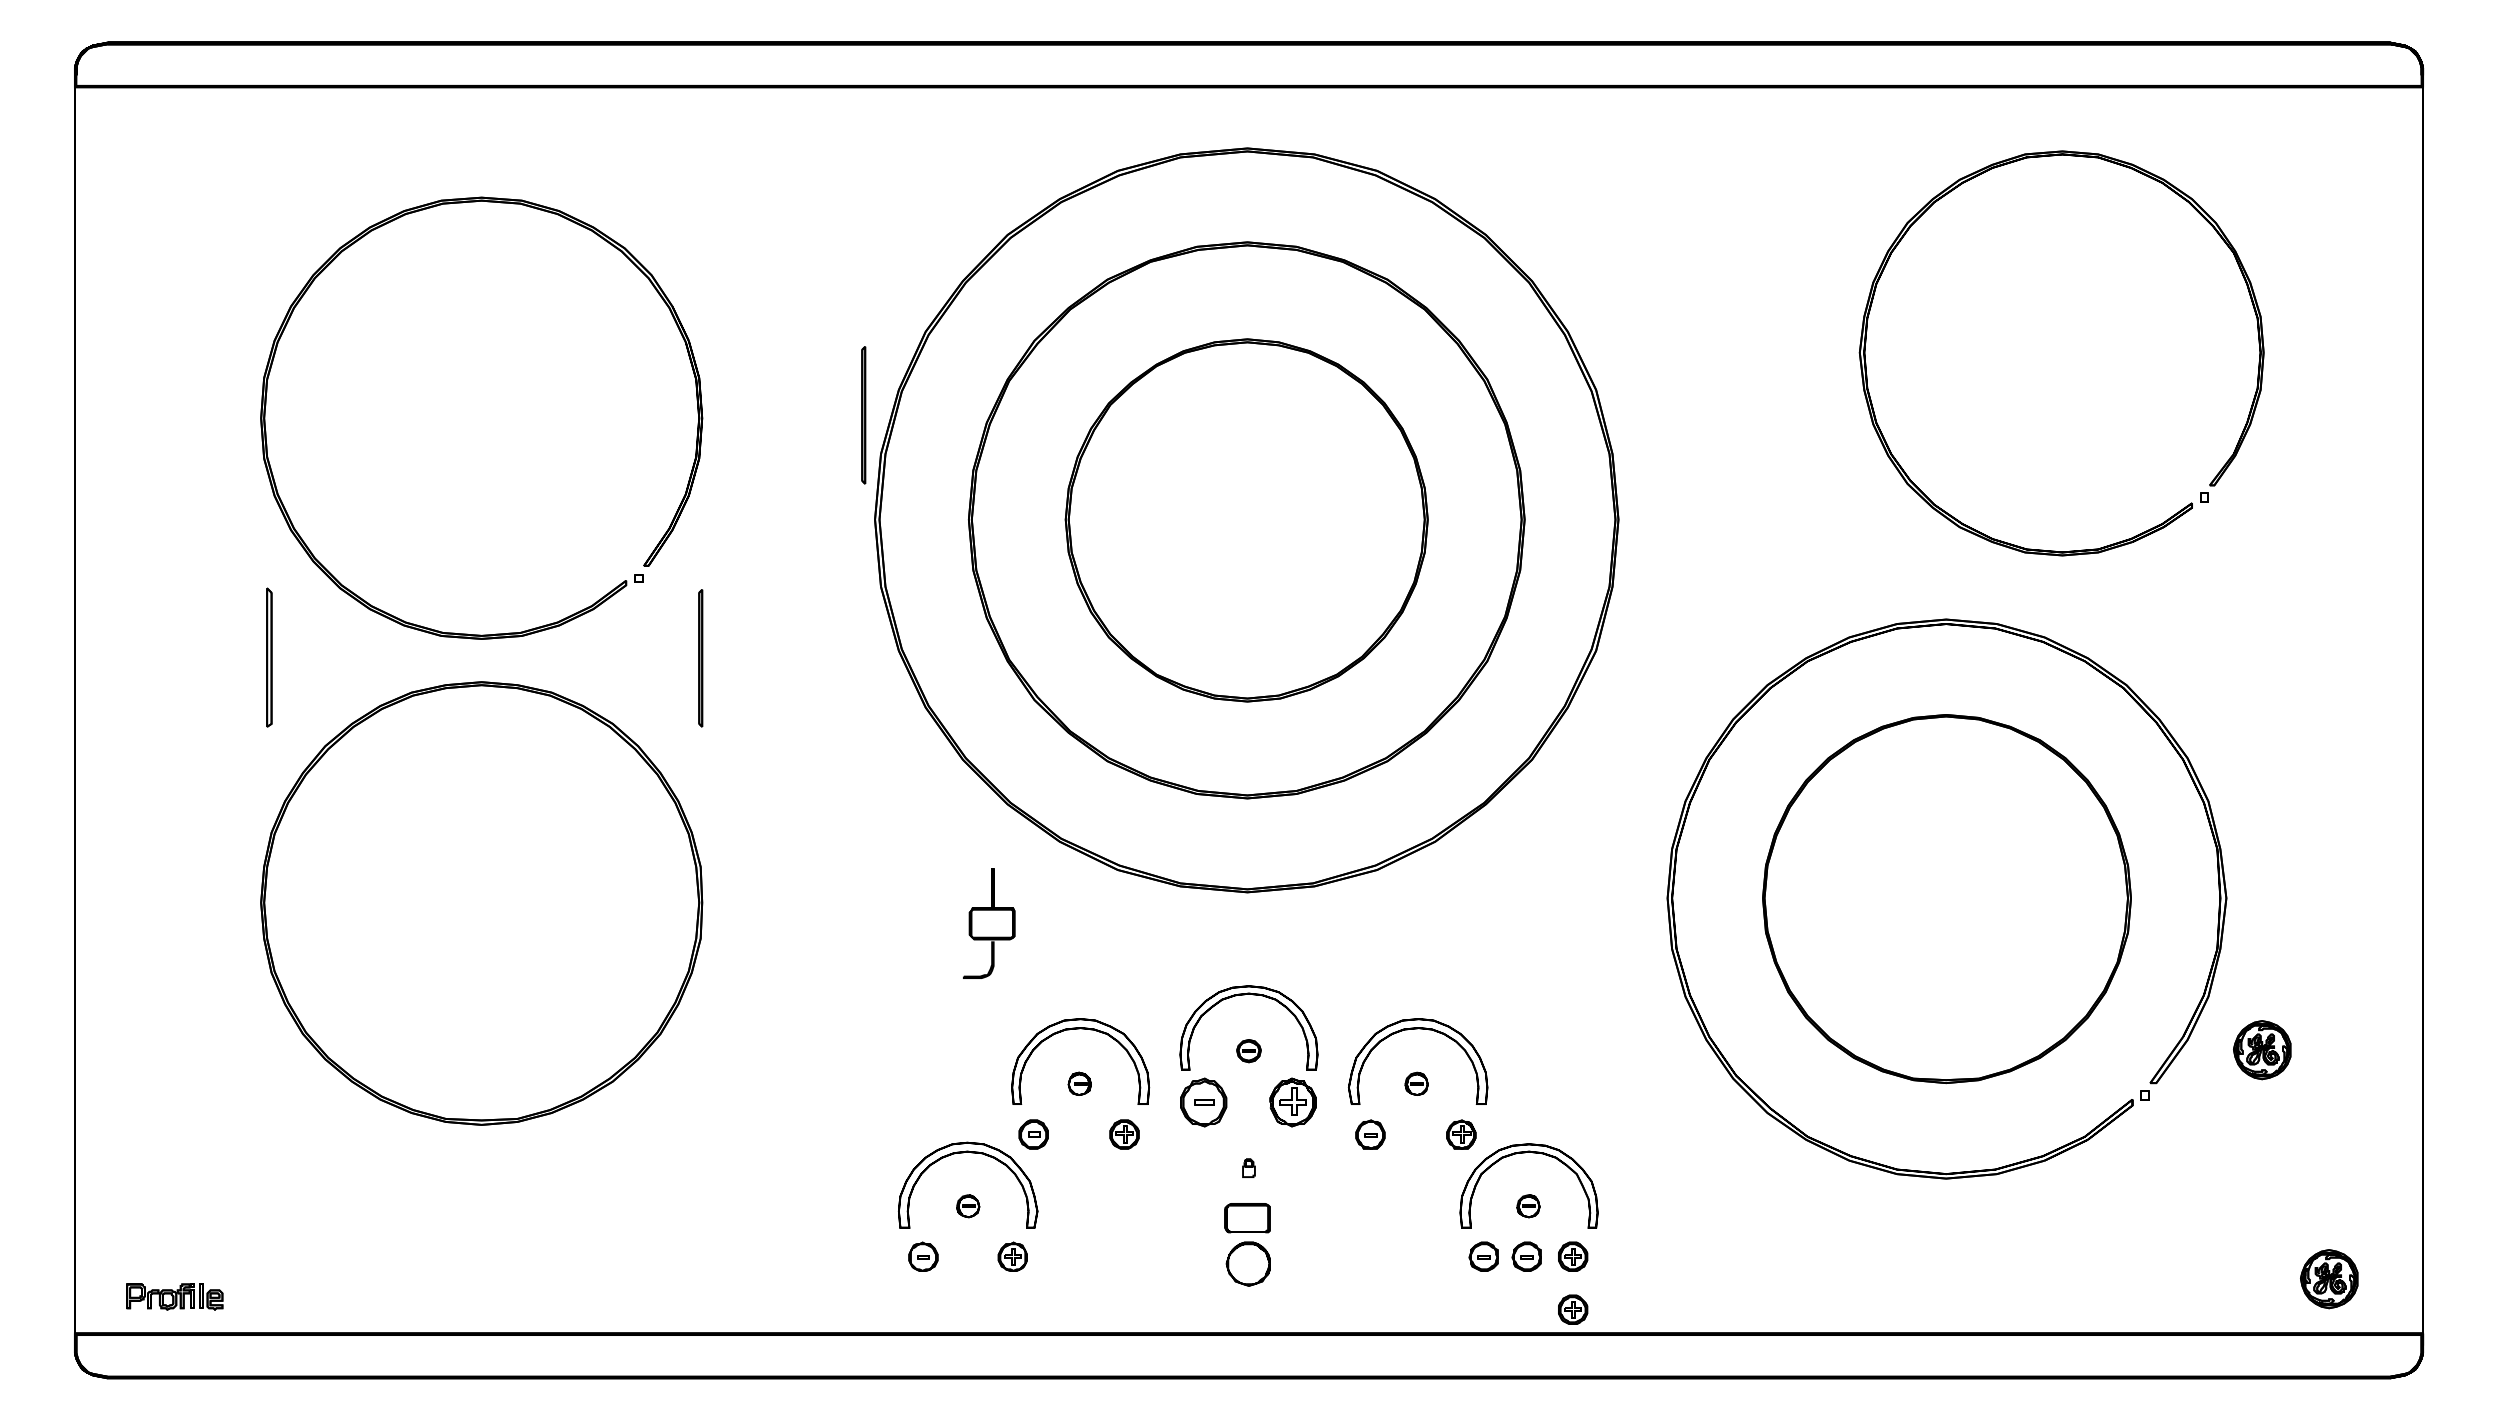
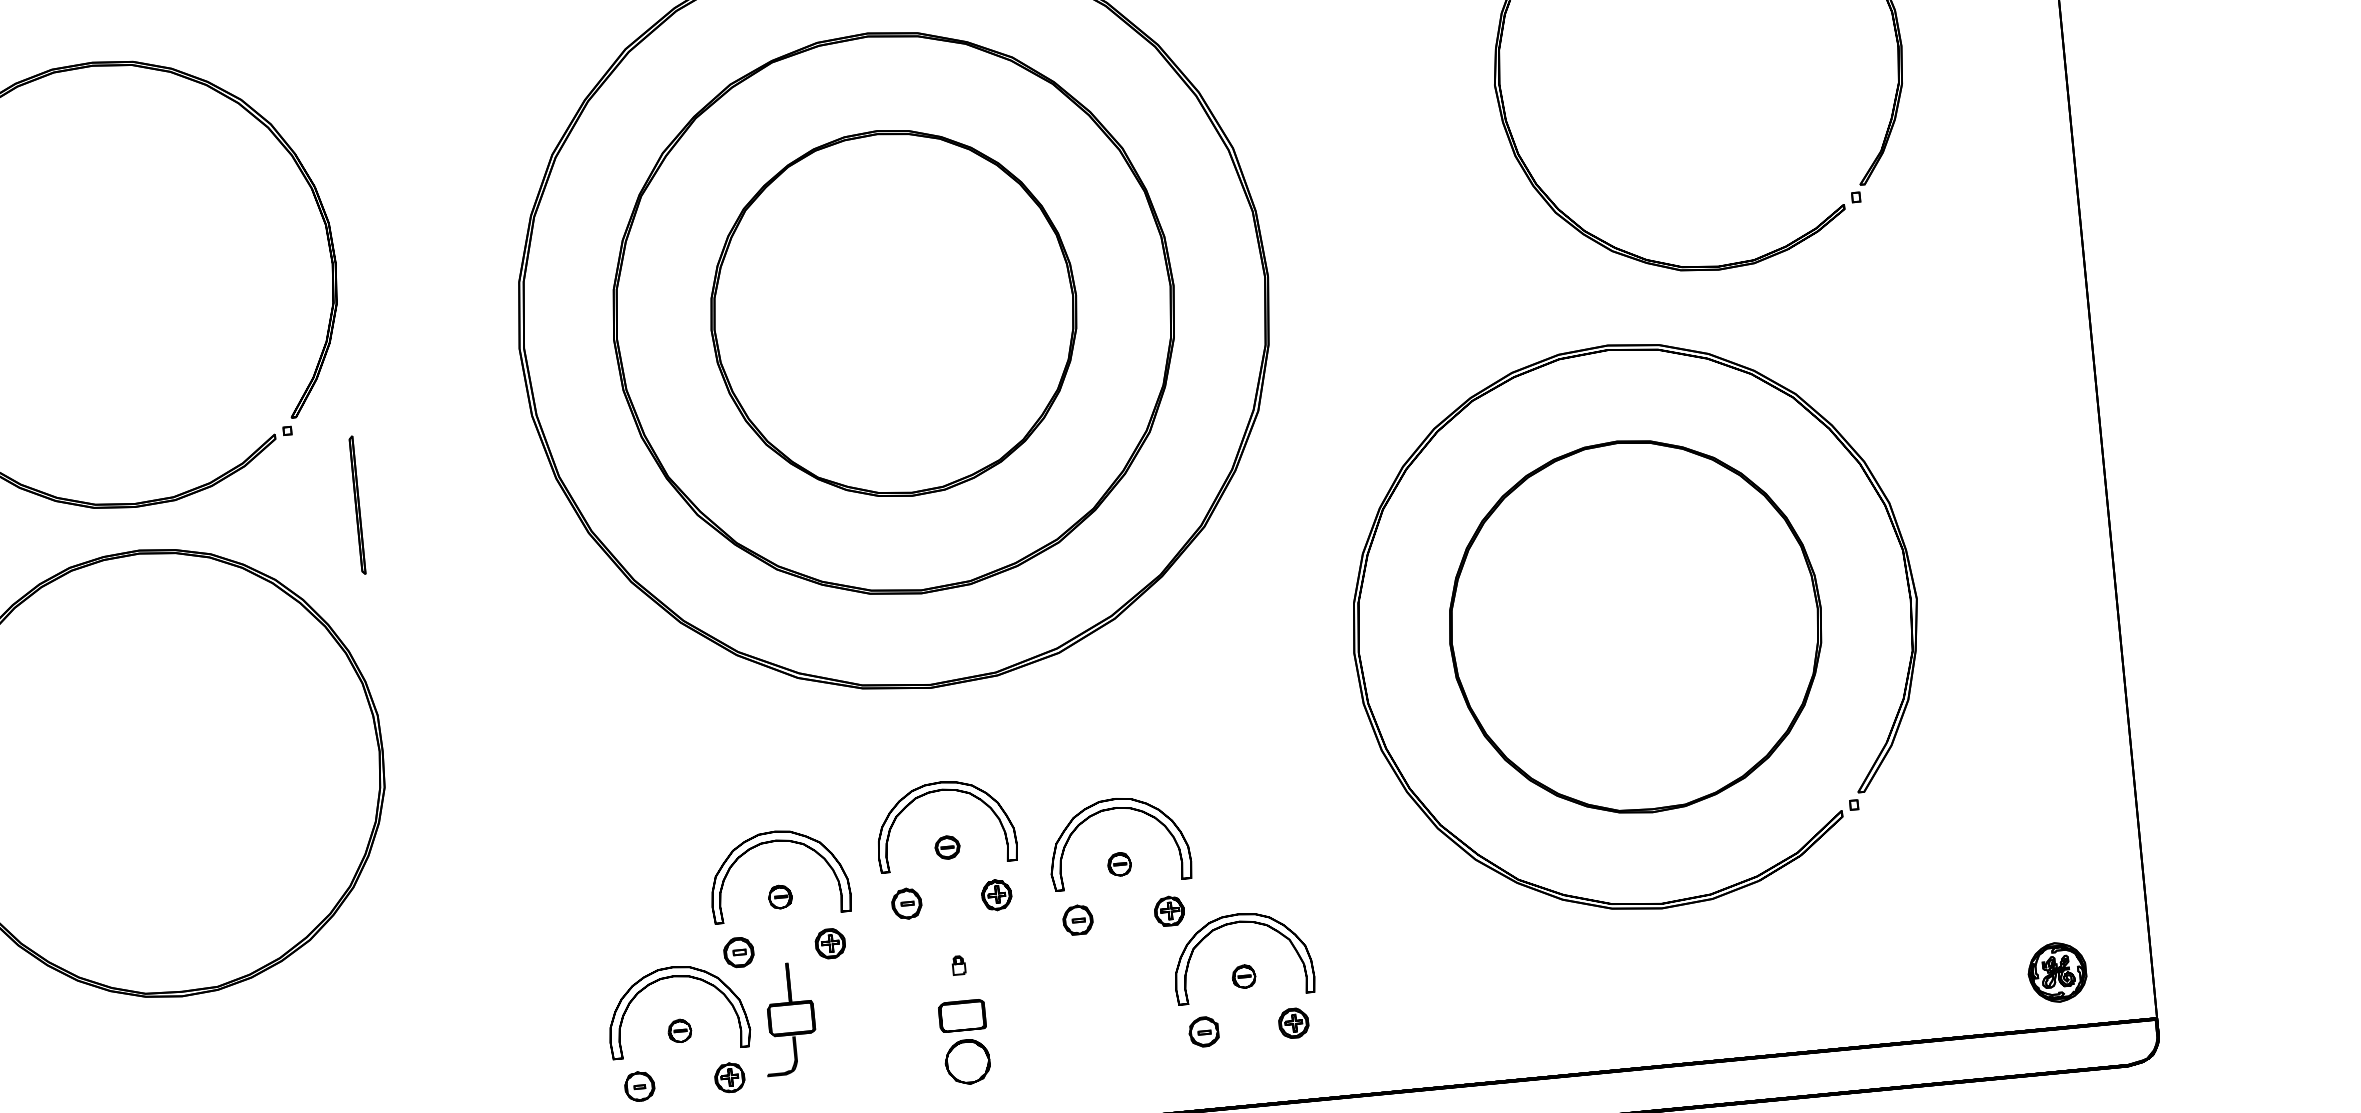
part: (863, 415) -> (497, 245), removed
part: (989, 923) -> (788, 1018), moved
part: (2262, 1050) -> (1967, 748), removed
part: (1203, 1102) -> (906, 903), size x0.62
part: (1292, 1102) -> (996, 895), size x0.62
part: (1526, 1256) -> (1246, 1027), removed
part: (1573, 1309) -> (1299, 1076), removed

